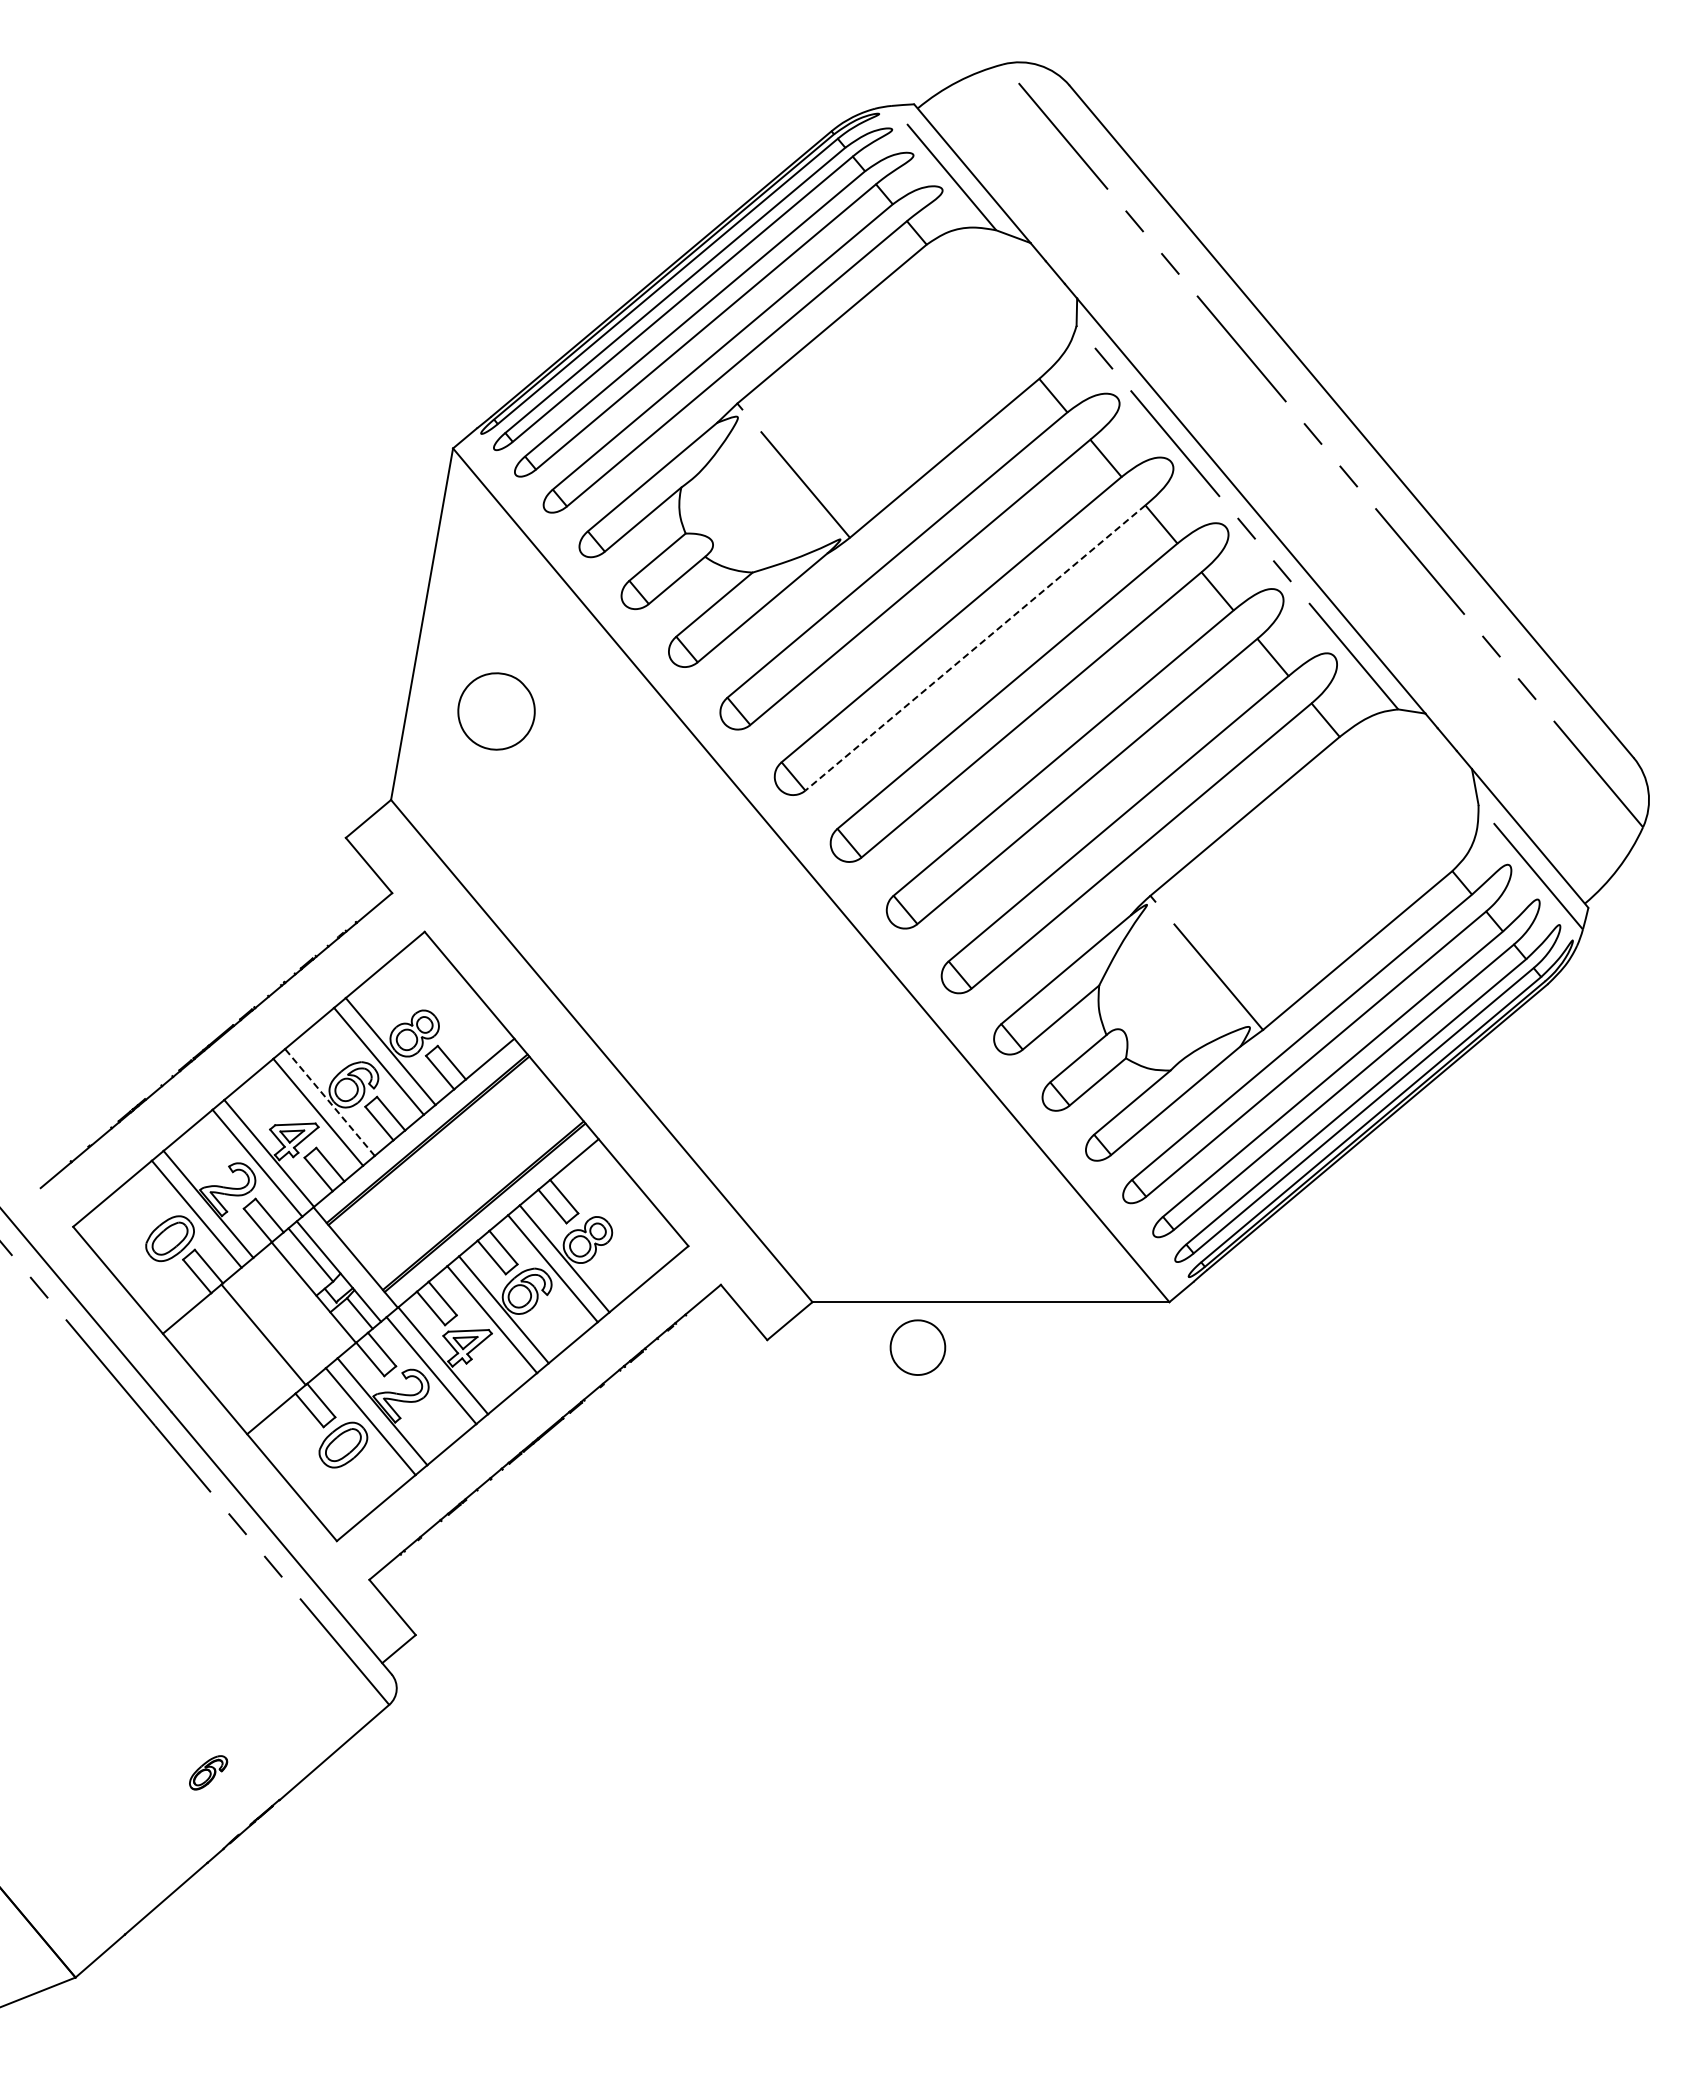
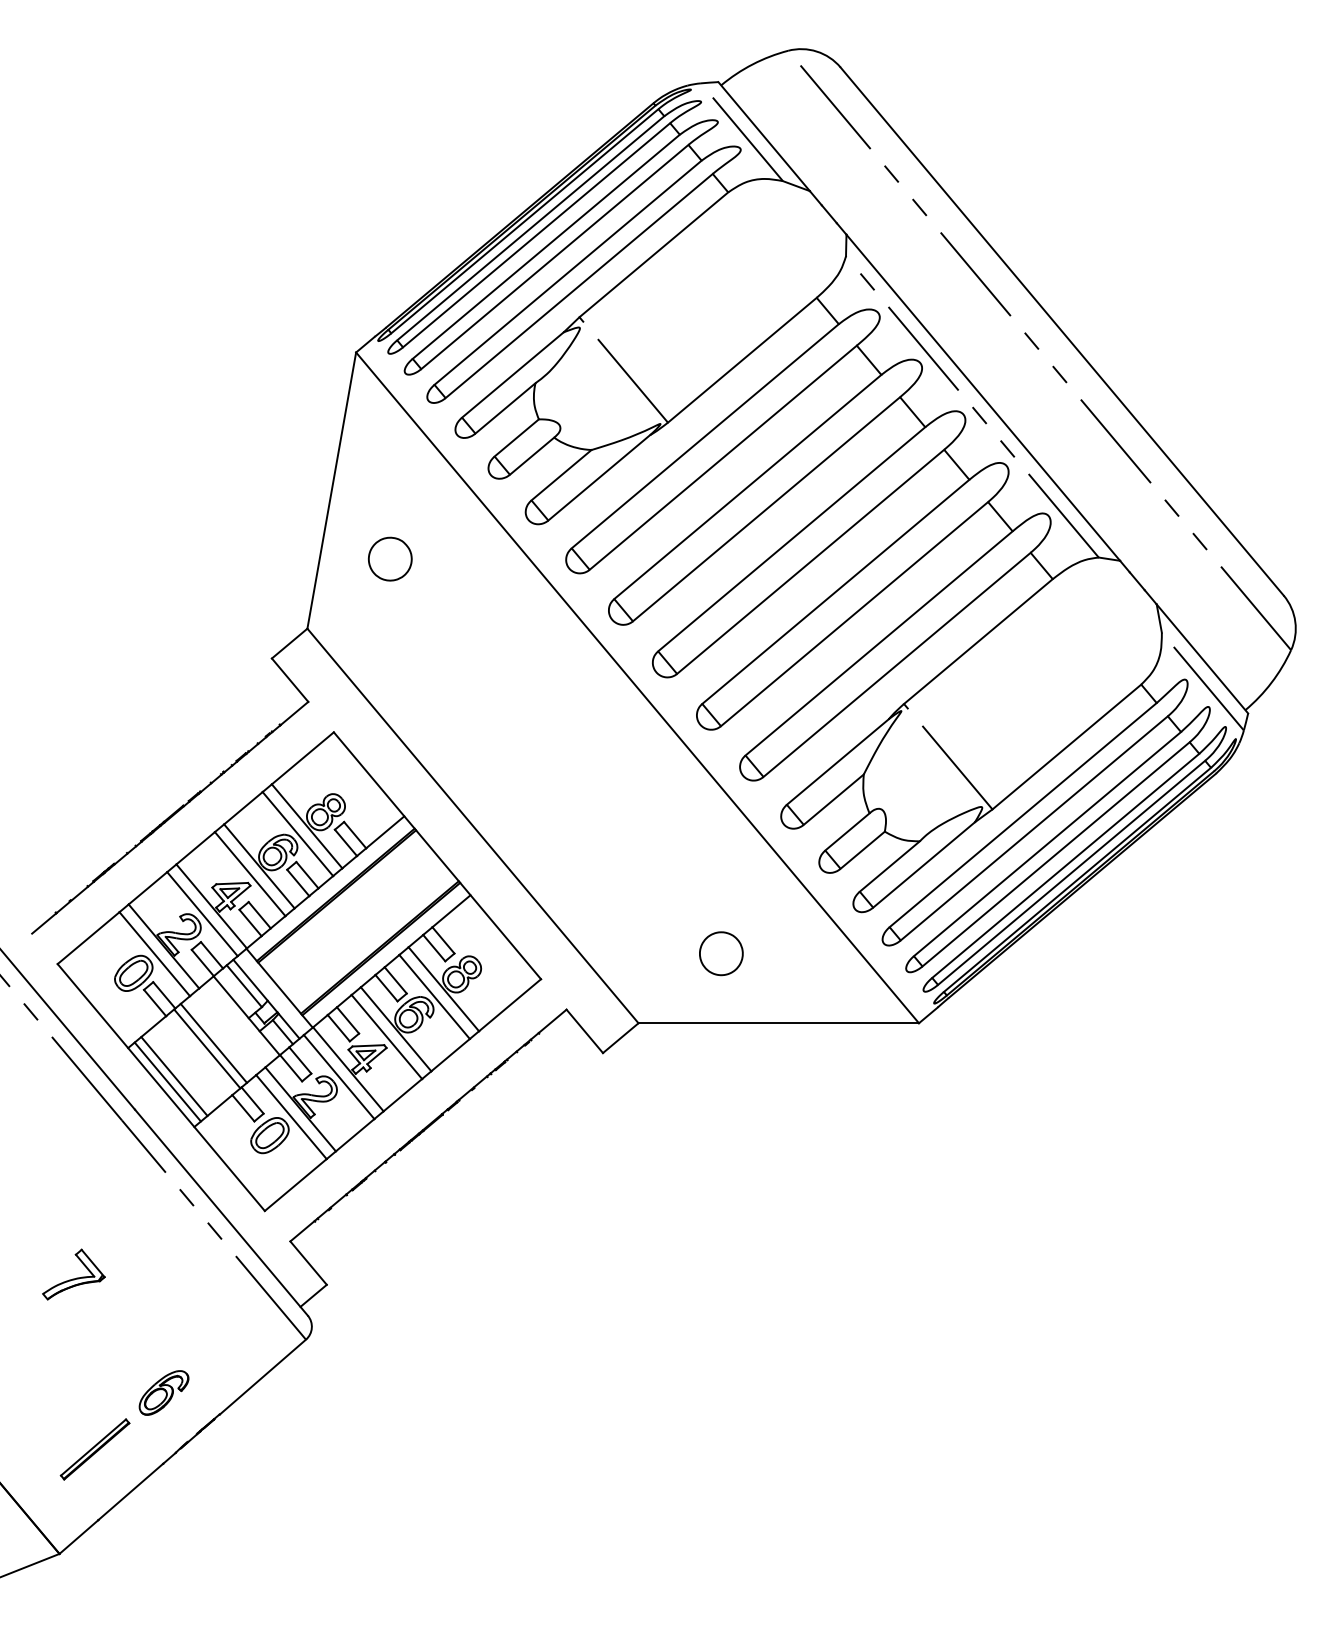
line: (975, 647) -> (766, 508), dashed -> solid
part: (496, 711) -> (390, 559), size x0.71
line: (329, 1102) -> (259, 866), dashed -> solid
line: (271, 1327) -> (213, 1043), added
part: (917, 1347) -> (721, 953), moved
line: (221, 1369) -> (174, 1076), added
line: (213, 1376) -> (167, 1081), added
part: (93, 1621) -> (73, 1274), added
part: (208, 1772) -> (163, 1392), size x1.67
part: (120, 1844) -> (94, 1449), added

